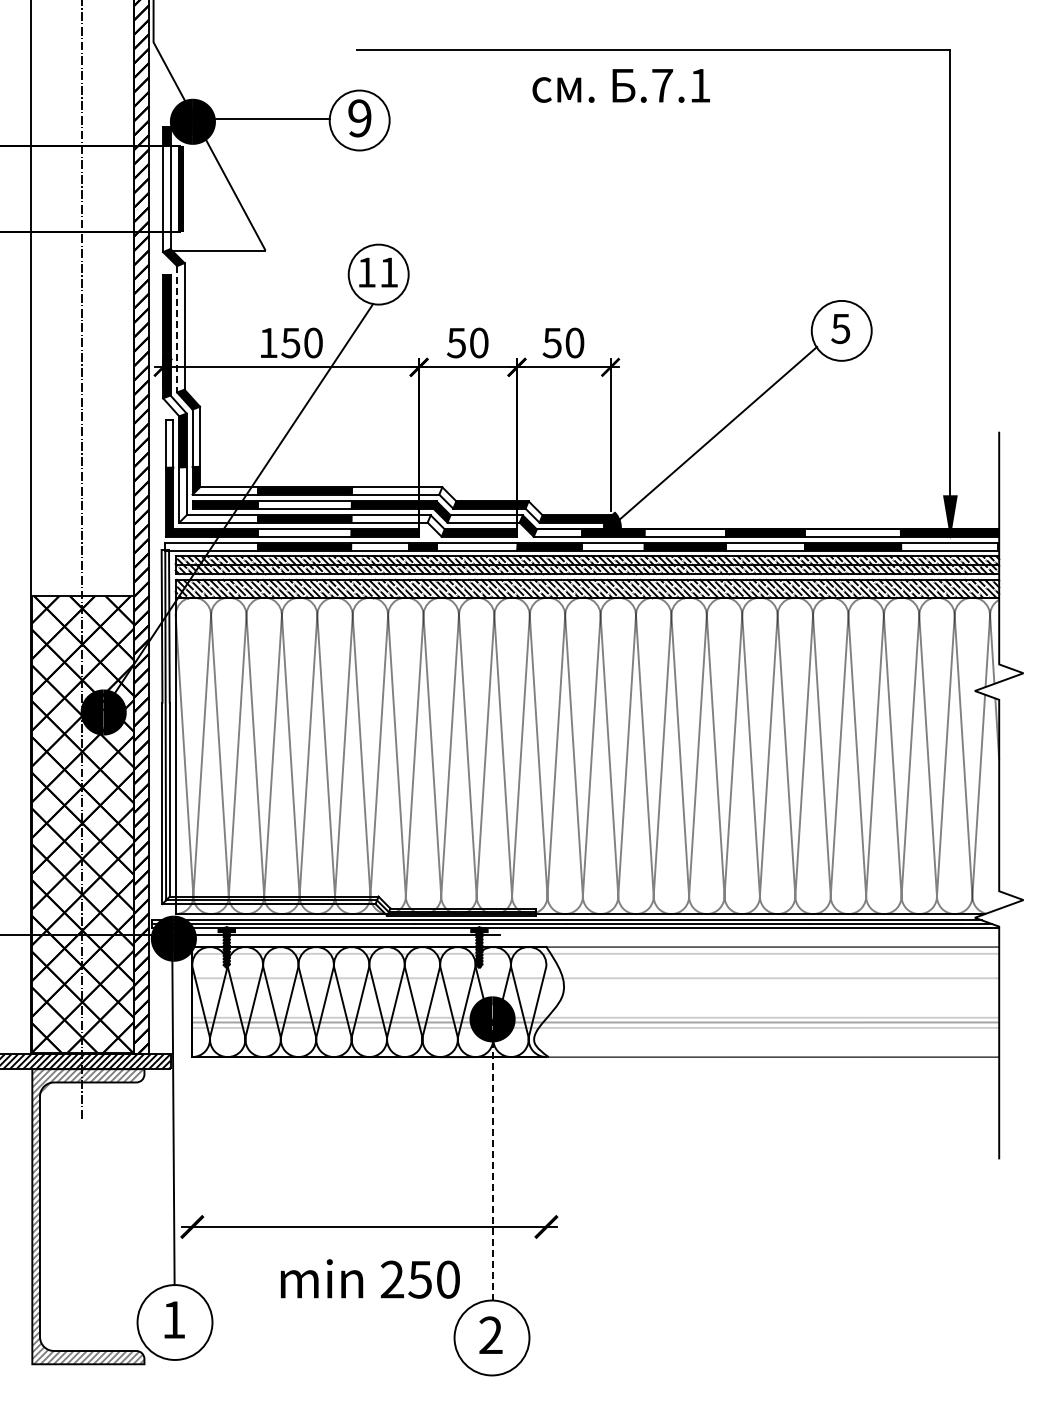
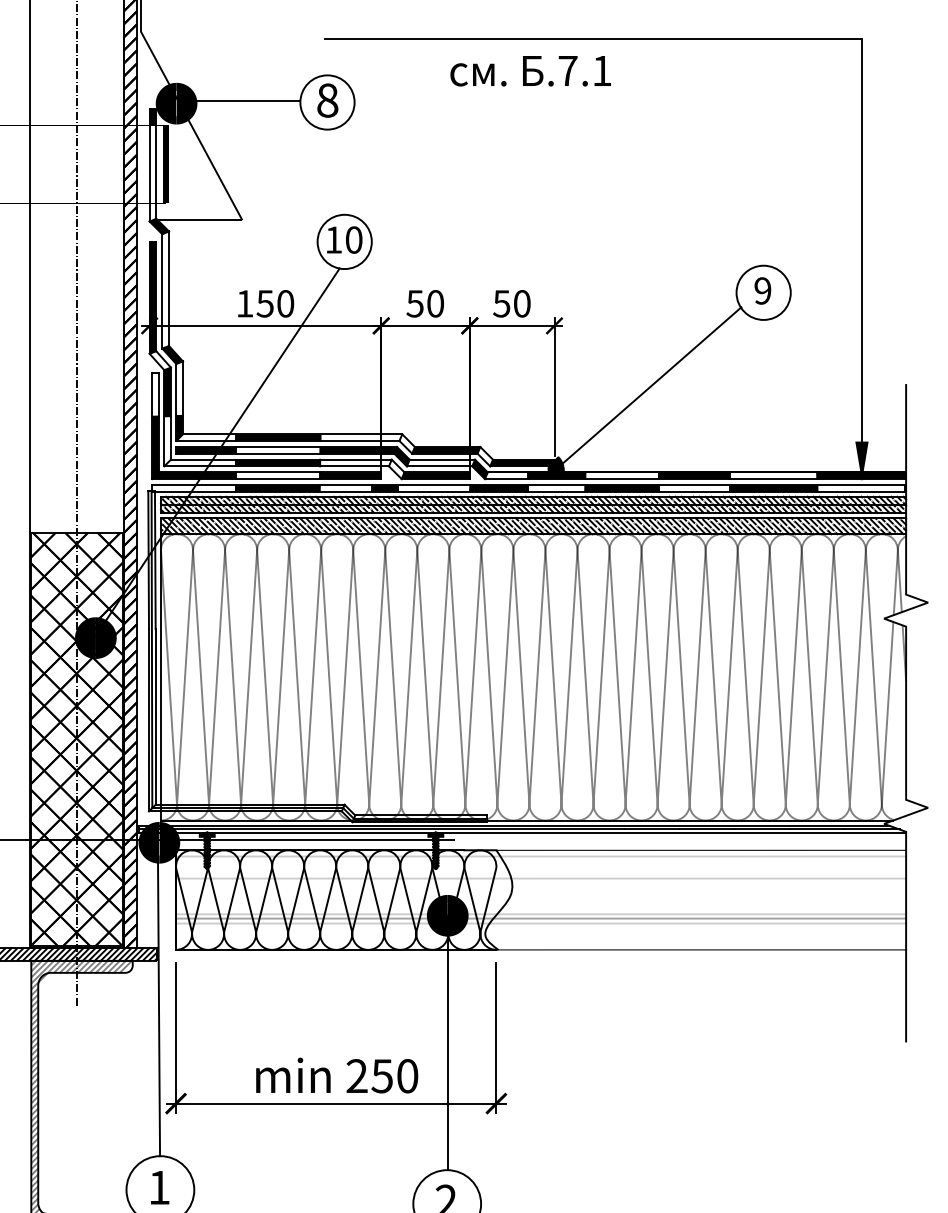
text: (620, 85) -> (529, 70), moved
text: (359, 118) -> (327, 100), 9 -> 8
text: (389, 272) -> (354, 240), 11 -> 10
text: (840, 328) -> (762, 290), 5 -> 9
line: (177, 329) -> (162, 291), dashed -> solid
line: (192, 1154) -> (176, 1038), added
line: (546, 1154) -> (496, 1038), added
line: (492, 1159) -> (447, 1042), dashed -> solid
text: (370, 1278) -> (337, 1075), moved

